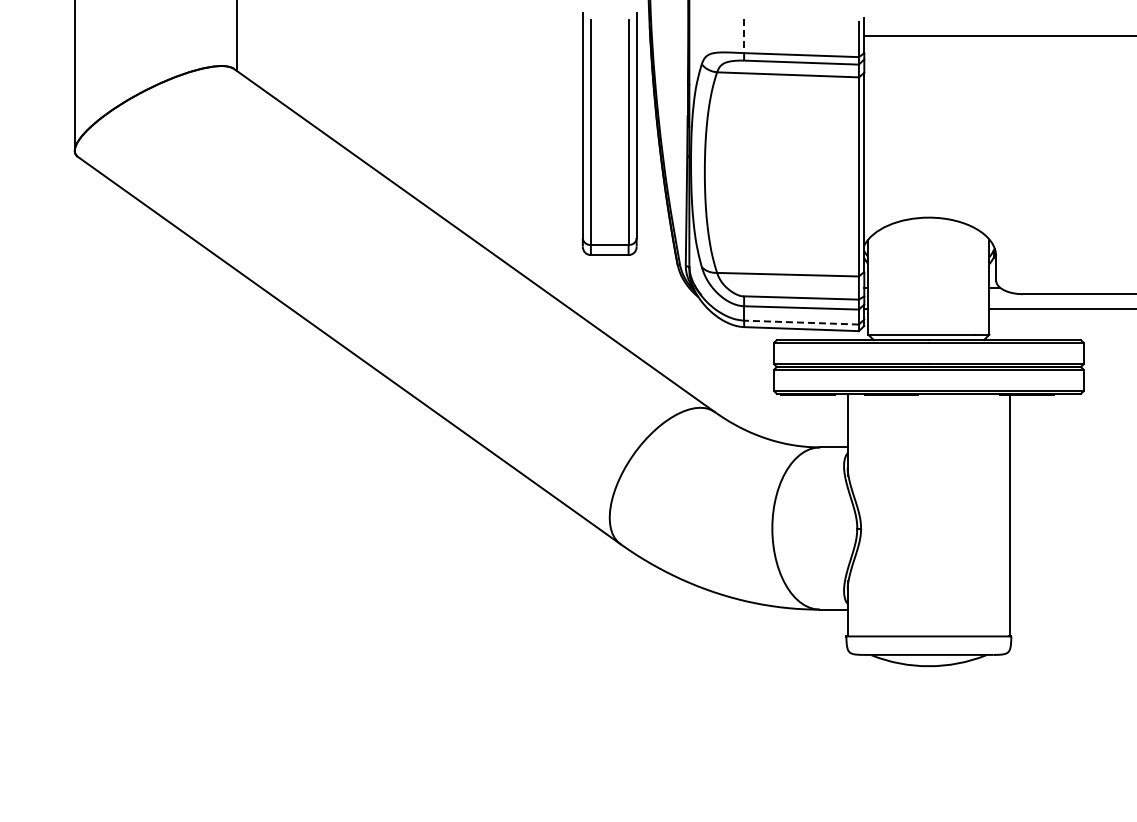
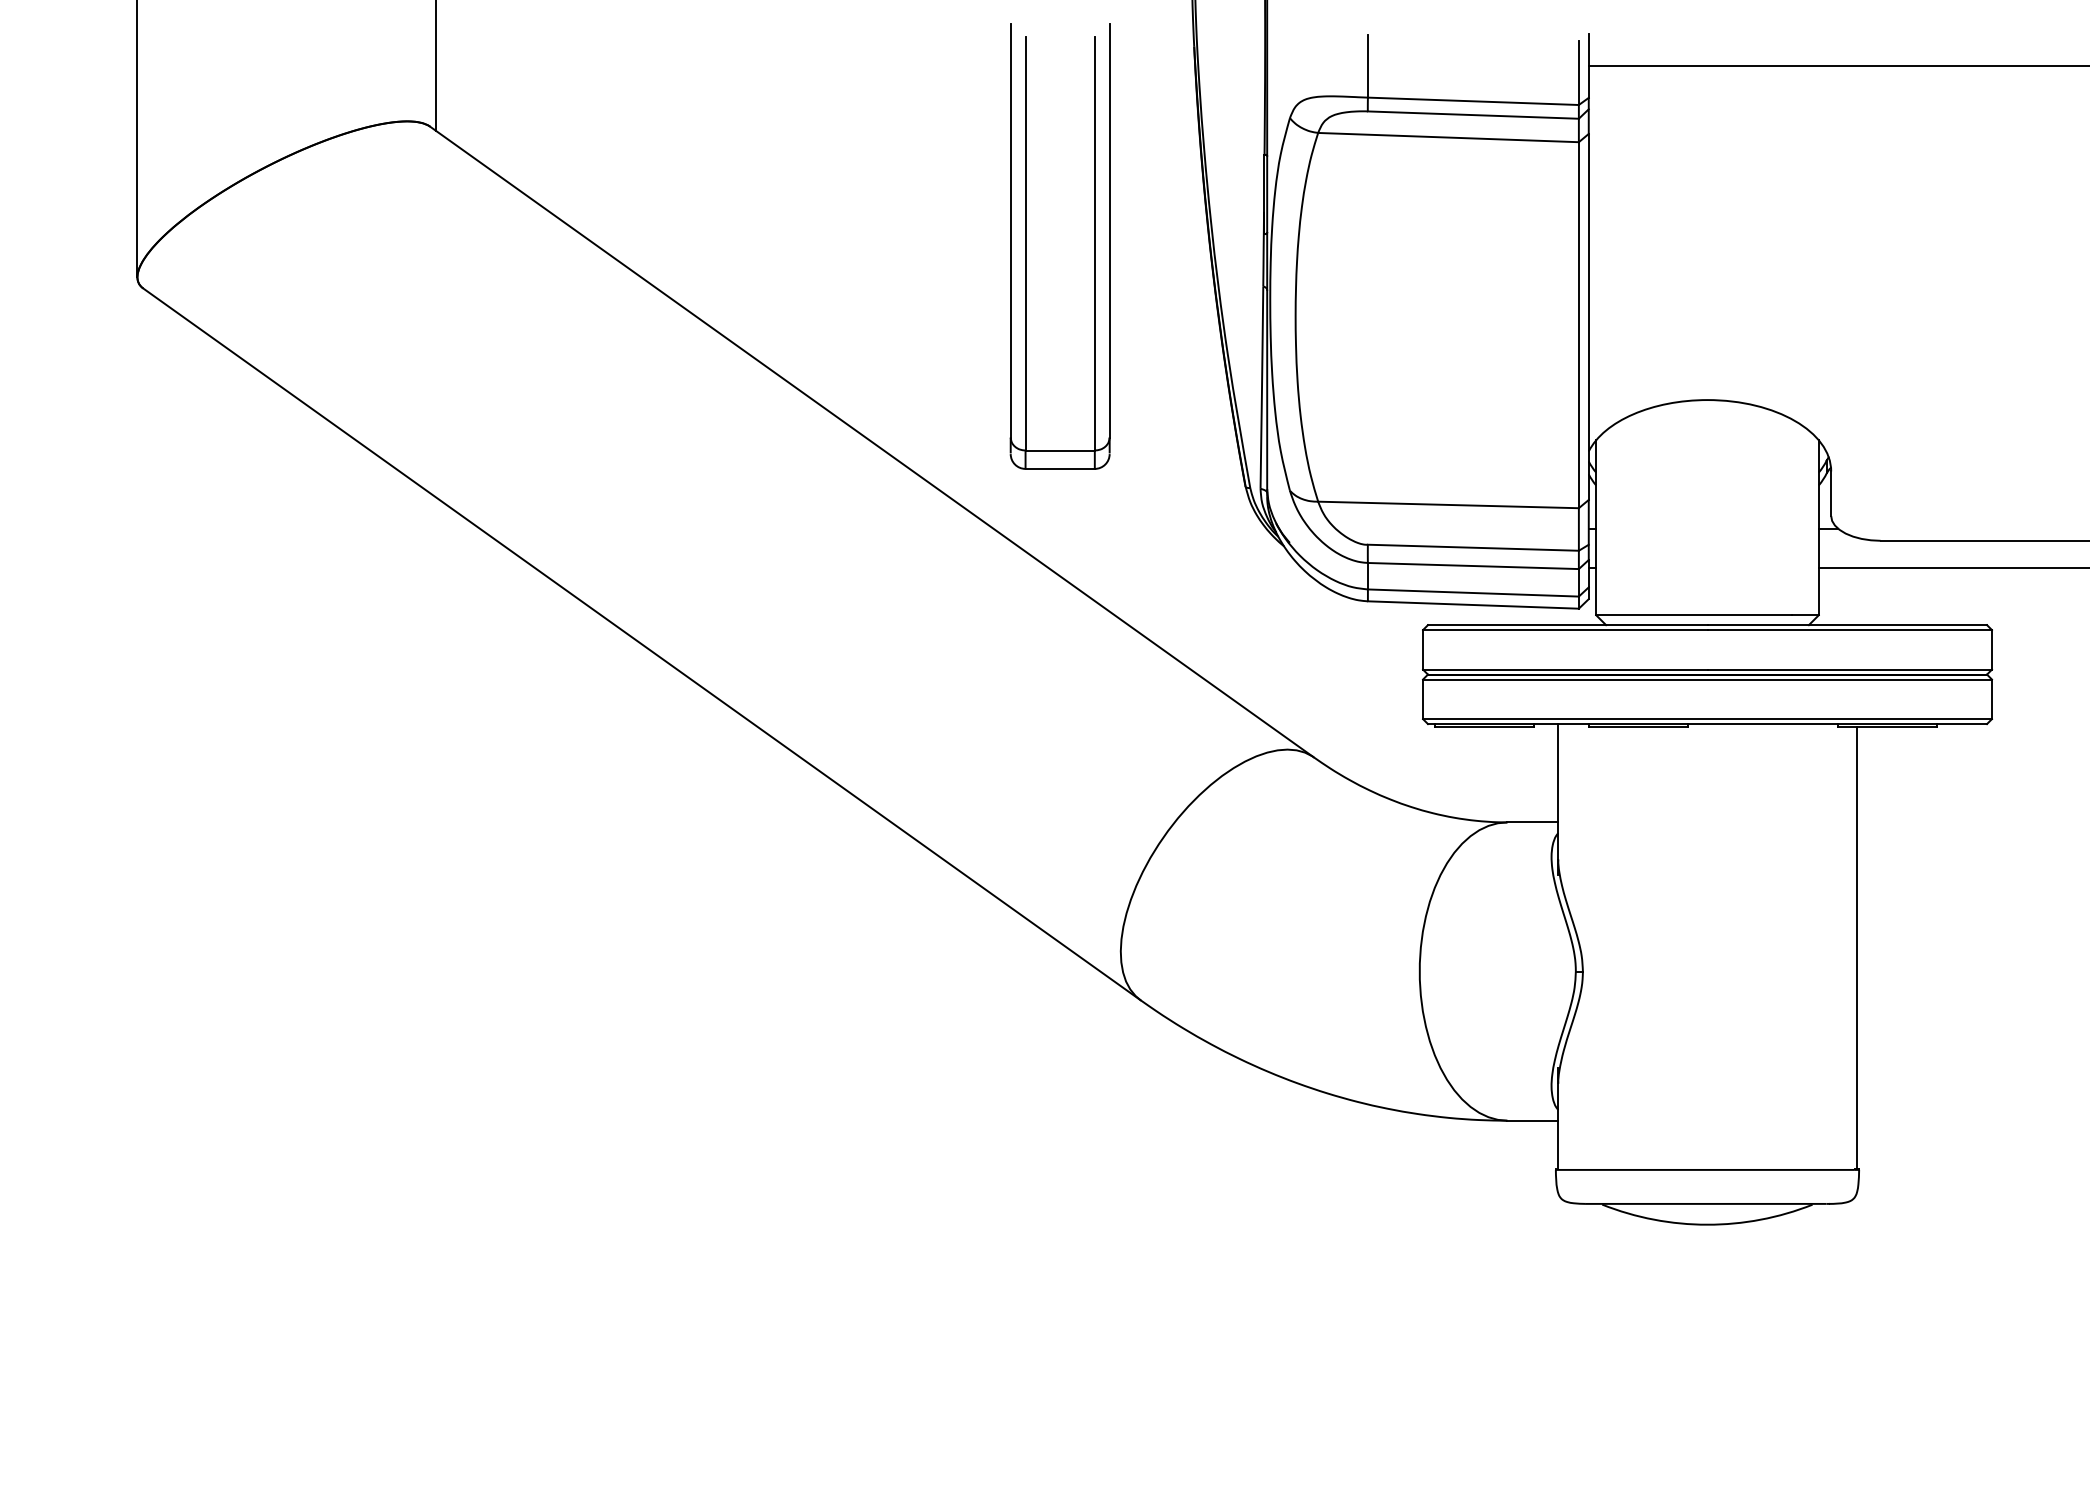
line: (744, 36) -> (1368, 67), dashed -> solid
part: (591, 133) -> (1026, 245), moved
line: (801, 322) -> (1473, 592), dashed -> solid

